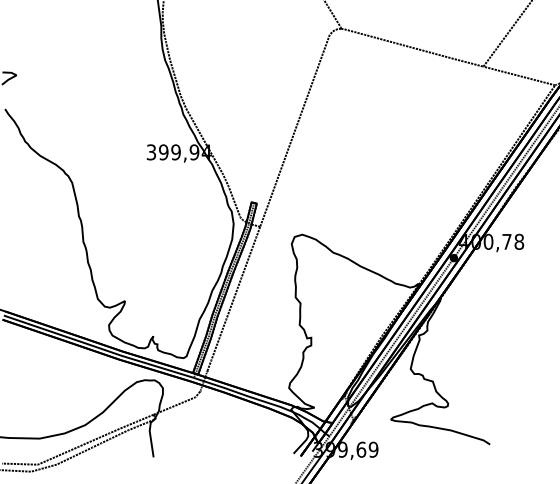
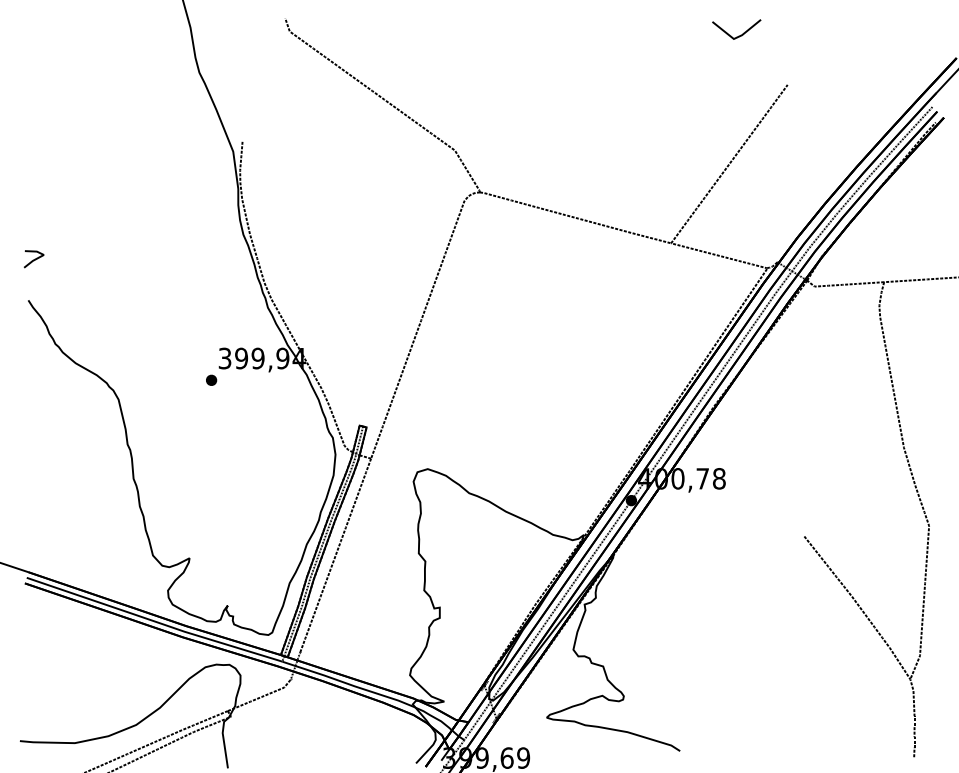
part: (141, 167) -> (211, 379), added

